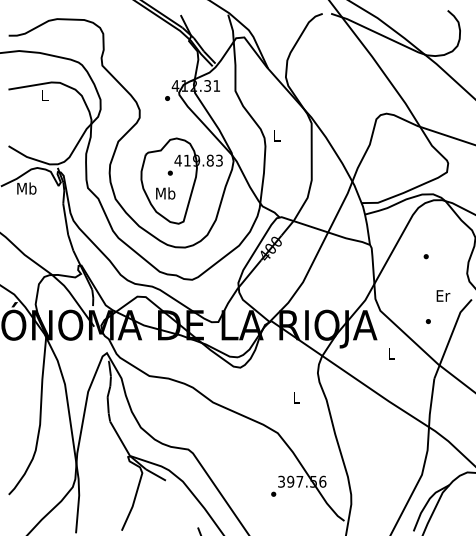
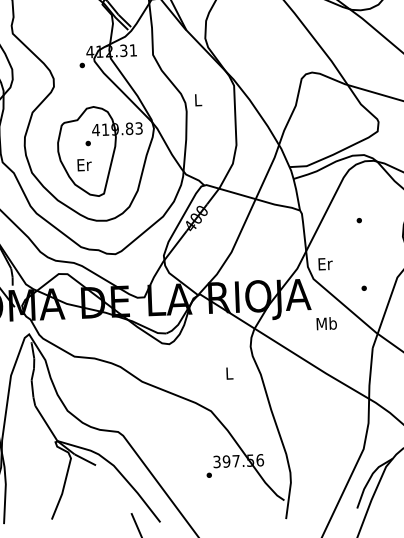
text: (165, 193) -> (83, 164), Mb -> Er
text: (443, 295) -> (325, 263), moved
text: (391, 353) -> (326, 323), L -> Mb

